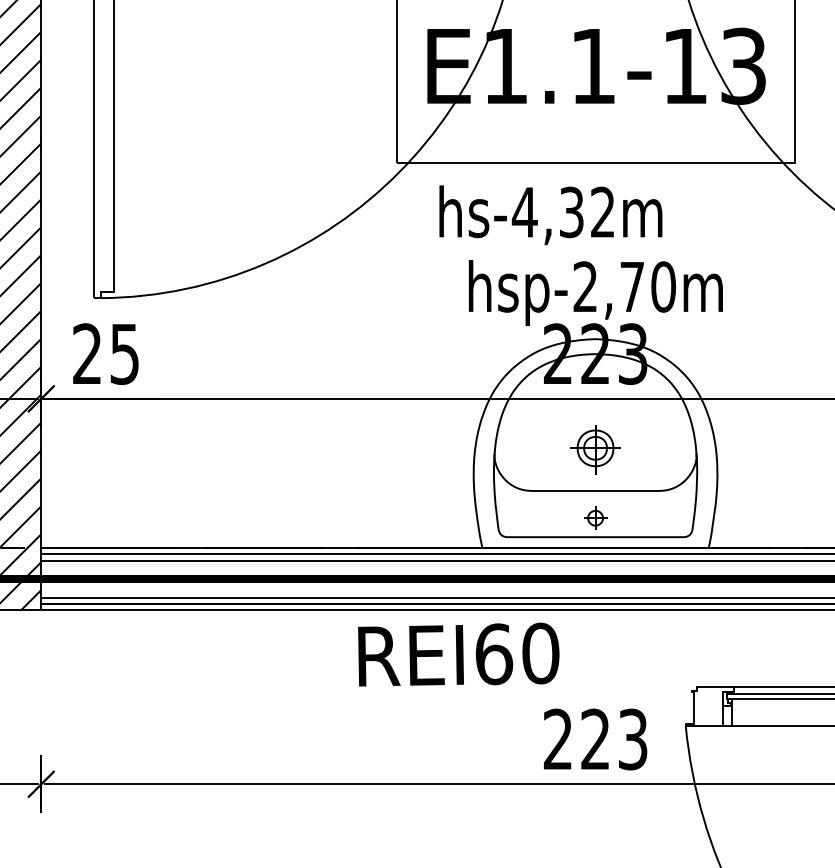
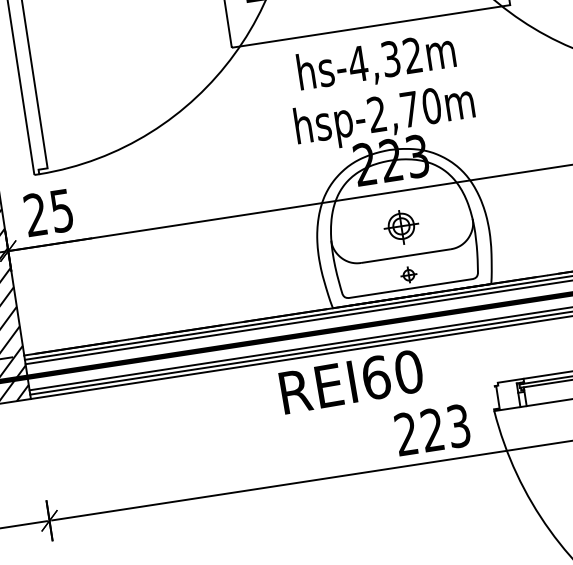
text: (550, 215) -> (376, 63), moved
text: (458, 654) -> (351, 381), moved

